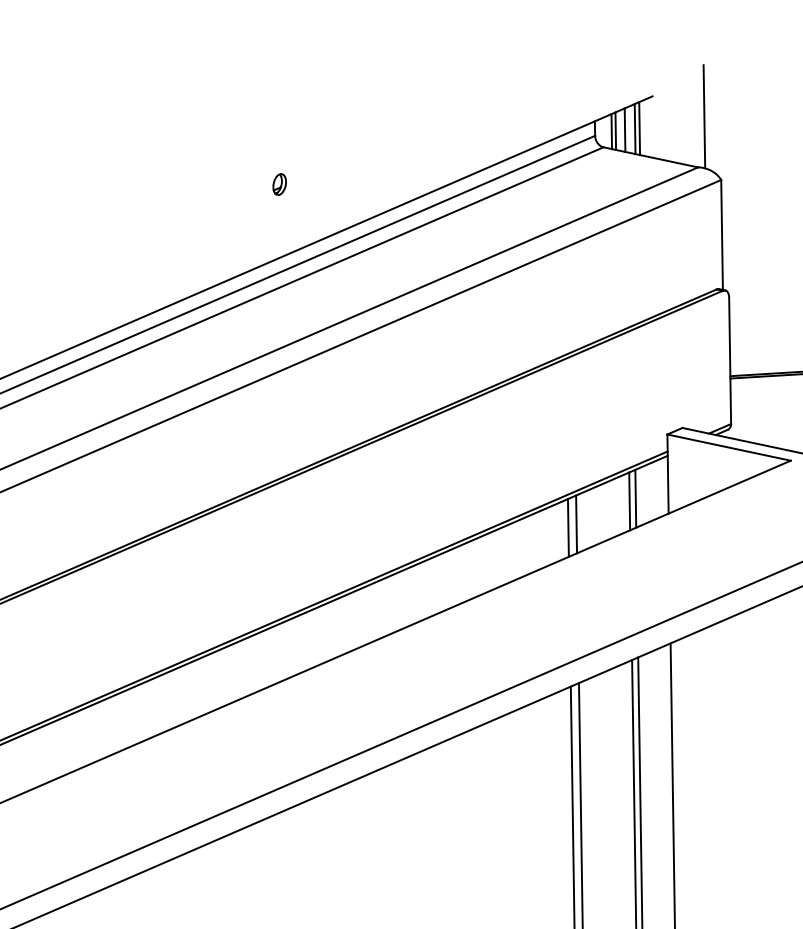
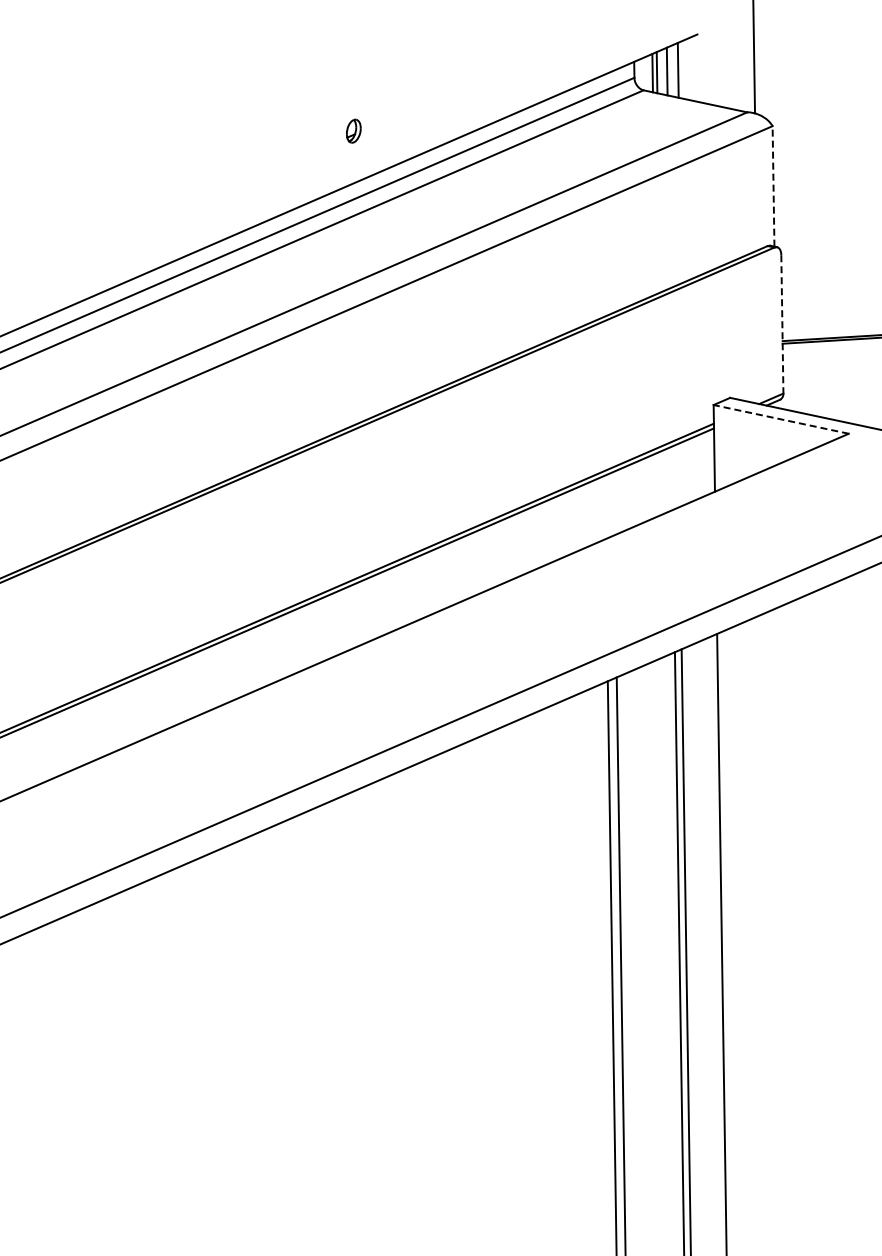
line: (638, 128) -> (682, 69), removed
part: (279, 183) -> (353, 130), moved
line: (722, 234) -> (773, 185), solid -> dashed
line: (730, 361) -> (782, 324), solid -> dashed
line: (728, 447) -> (780, 419), solid -> dashed
line: (635, 498) -> (678, 475), removed
line: (628, 501) -> (671, 478), removed
line: (576, 524) -> (613, 503), removed
line: (567, 528) -> (604, 507), removed

